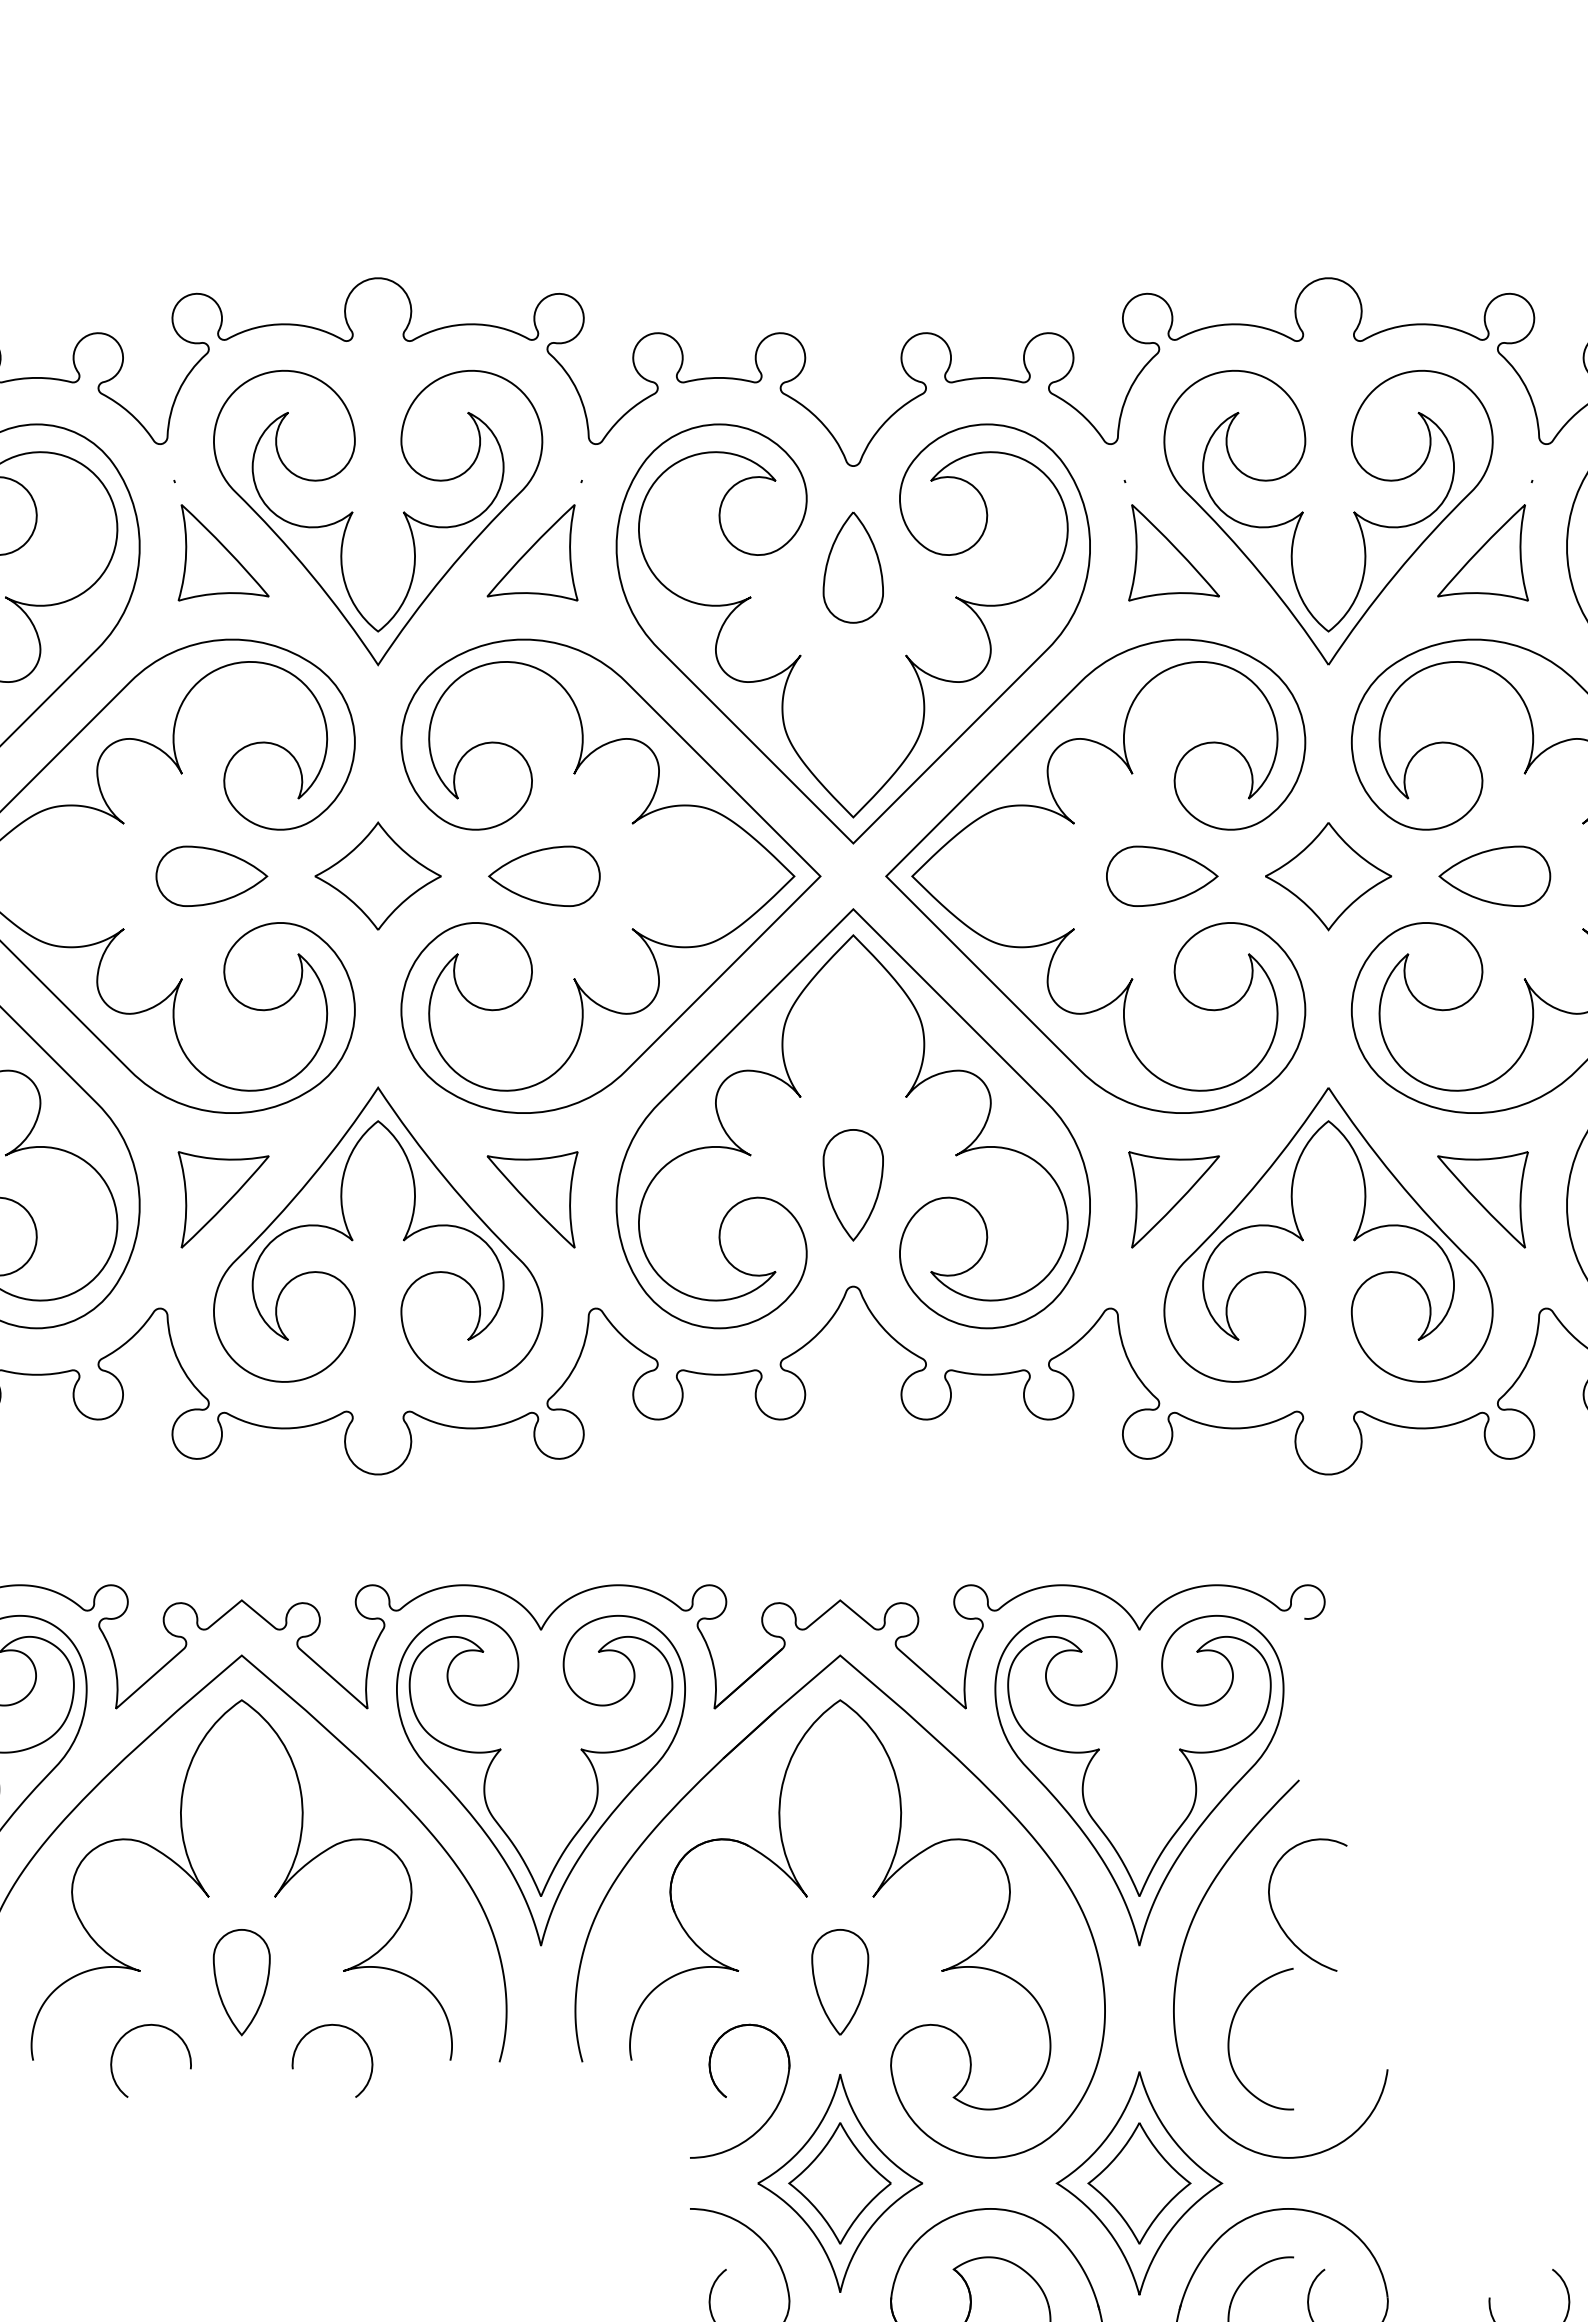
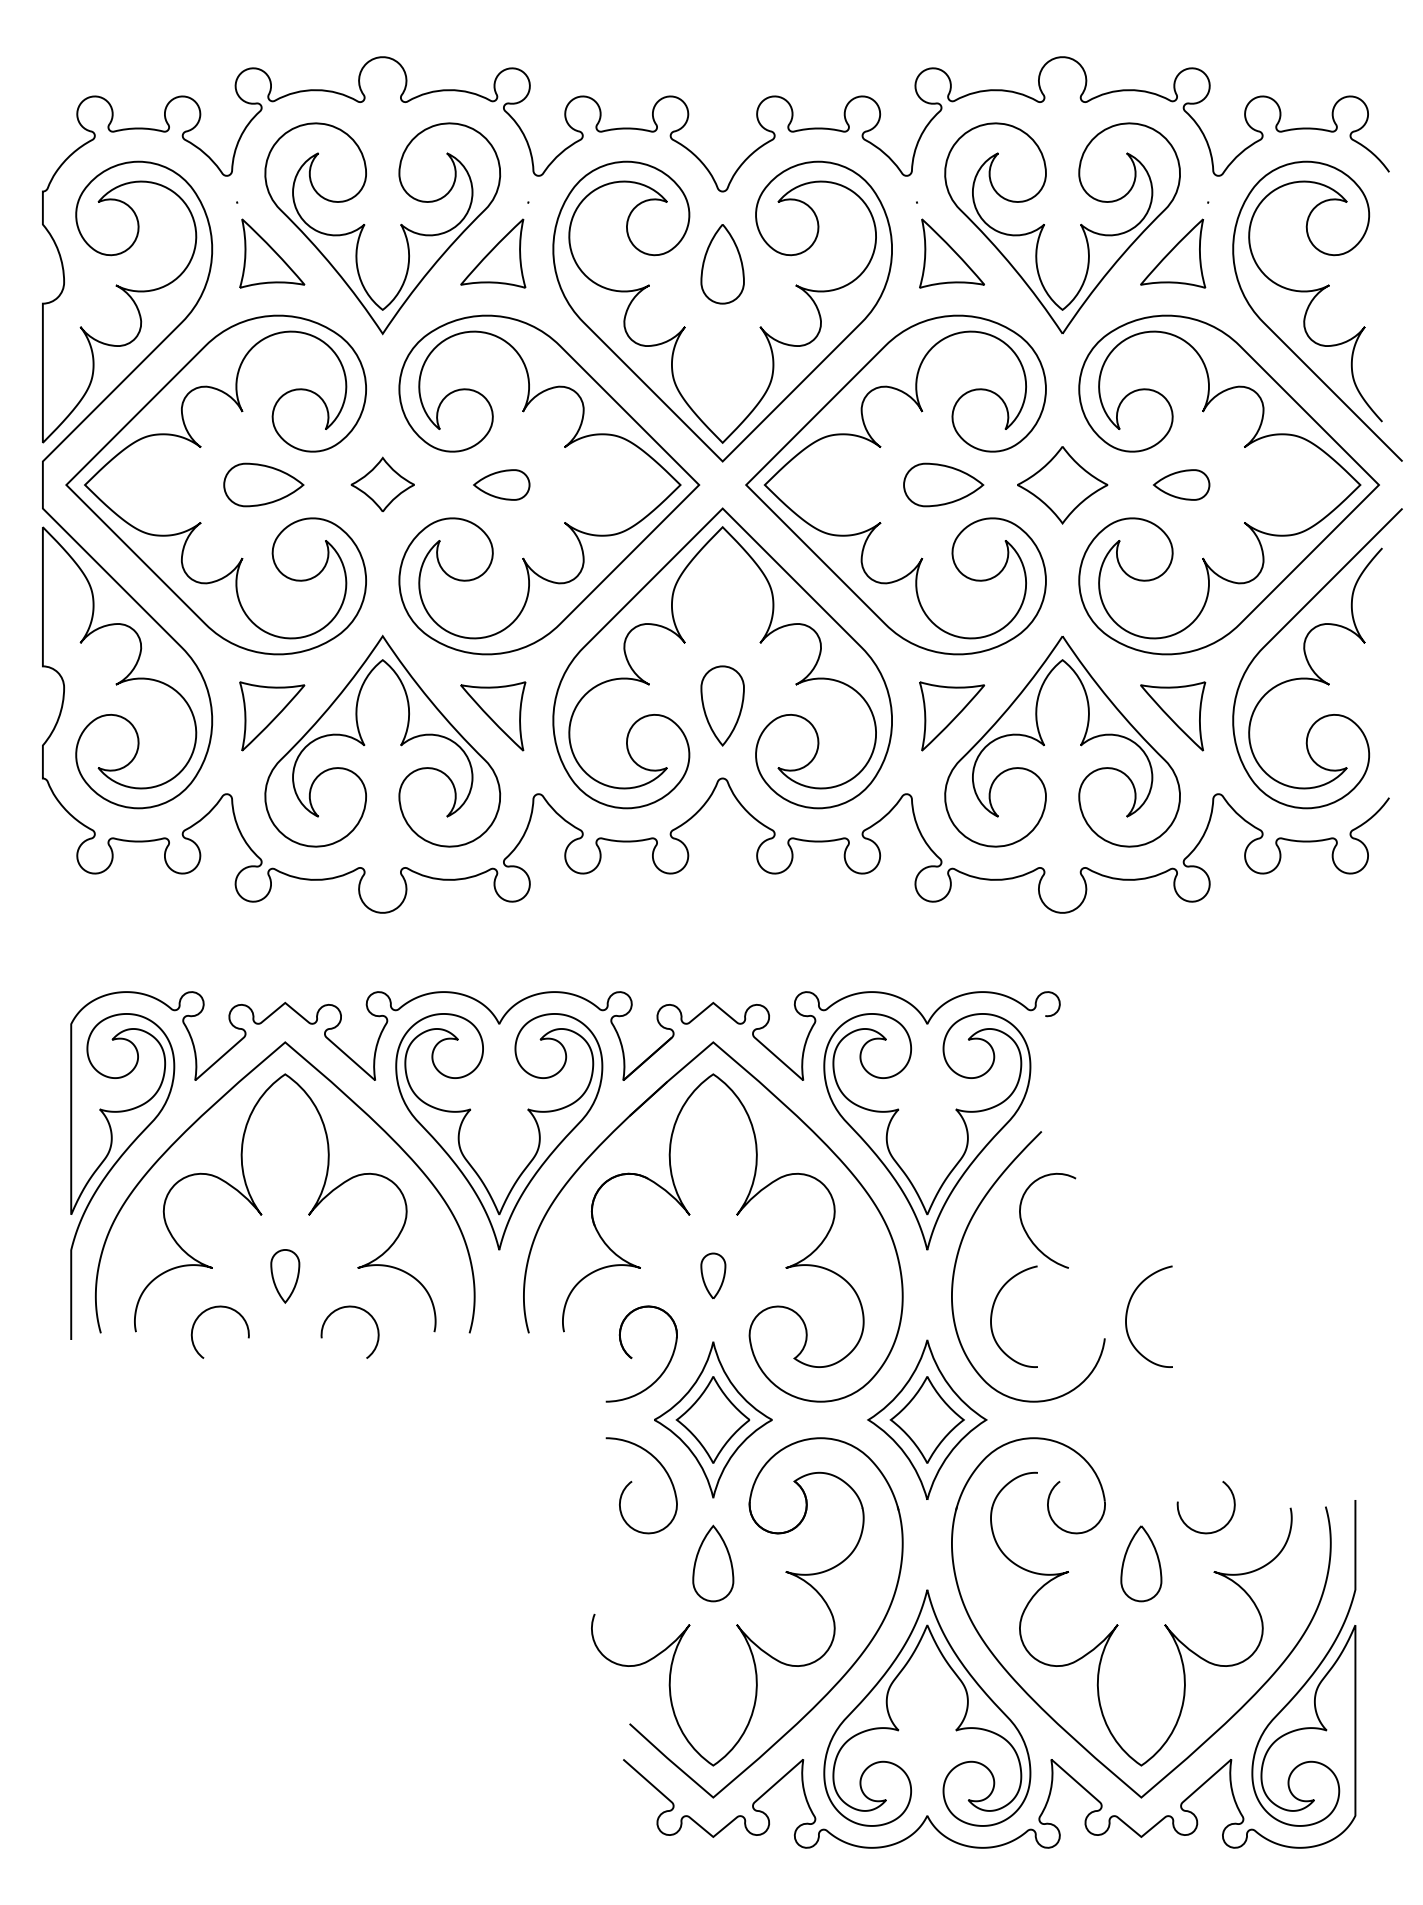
part: (377, 875) -> (382, 484), size x0.7
part: (544, 875) -> (501, 484), size x0.7
part: (1494, 875) -> (1181, 484), size x0.7
part: (840, 1981) -> (713, 1275), size x0.6
part: (242, 1982) -> (285, 1276), size x0.7
curve: (1420, 2030) -> (1128, 1310), added

